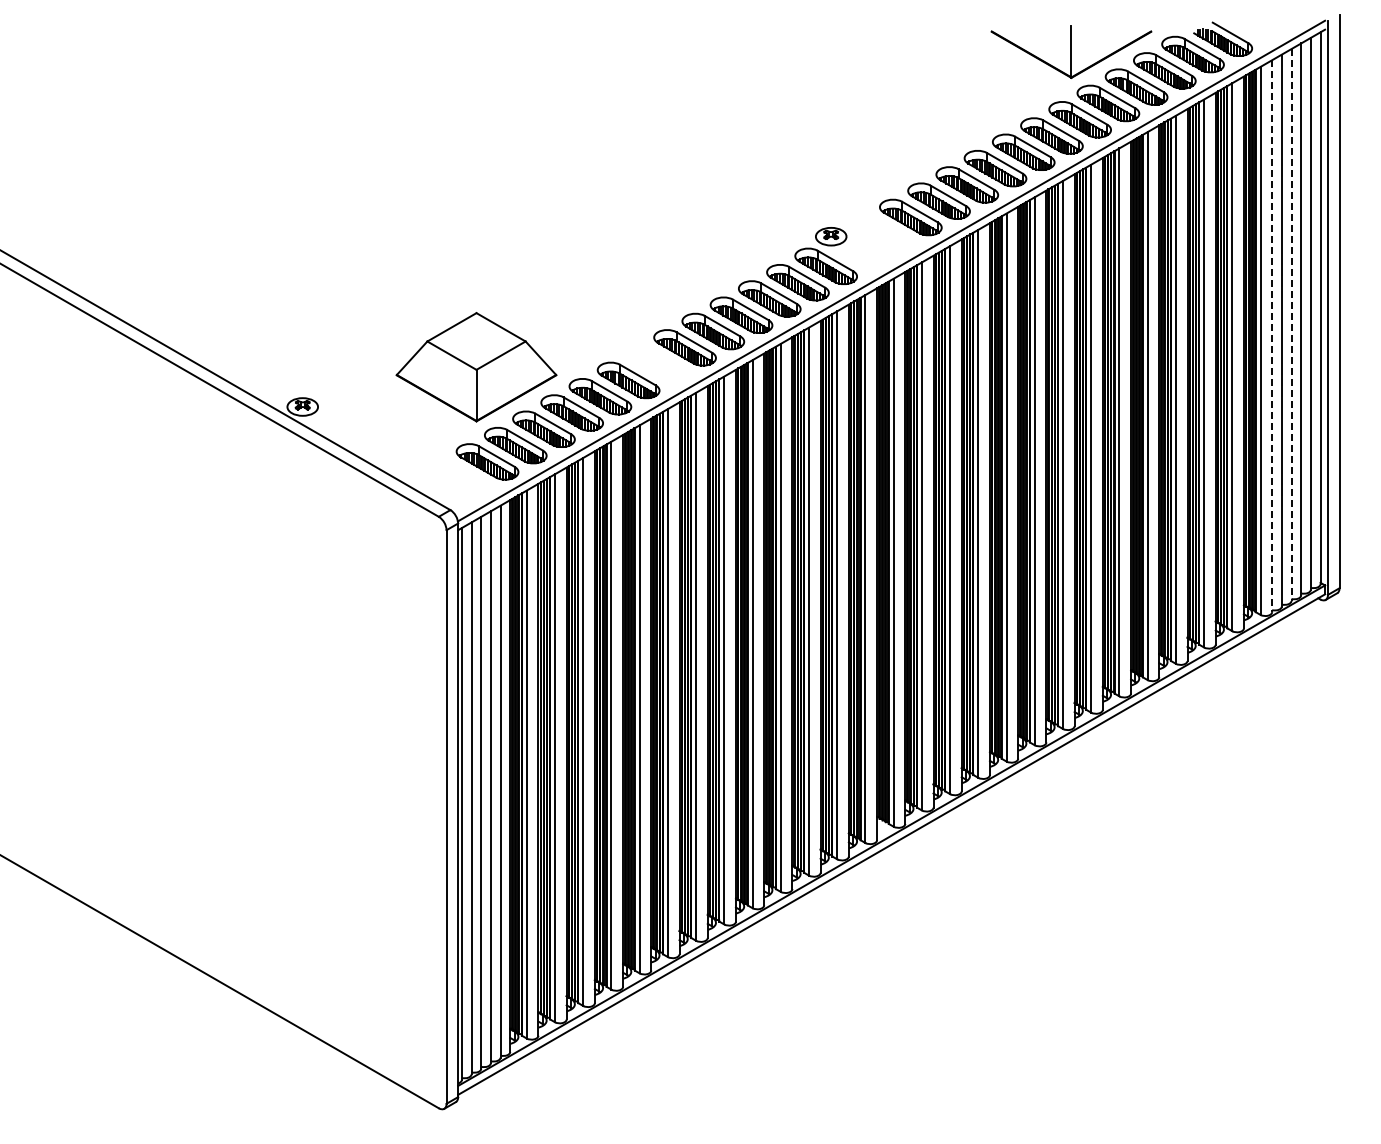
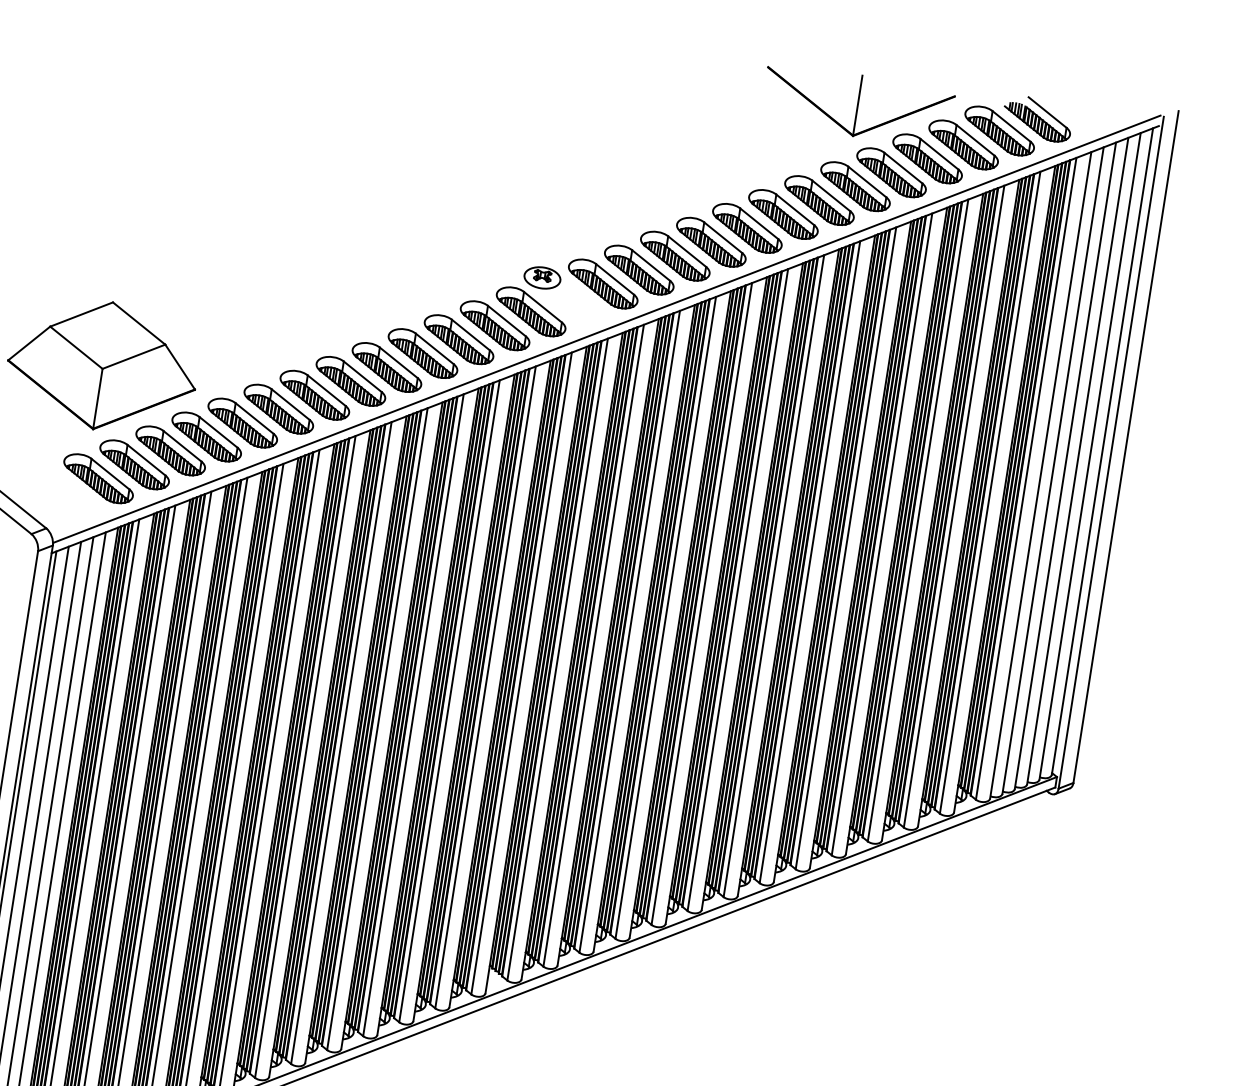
part: (882, 233) -> (603, 283), added
line: (1291, 325) -> (1065, 466), dashed -> solid
line: (1272, 336) -> (1041, 475), dashed -> solid
part: (656, 363) -> (314, 394), added

